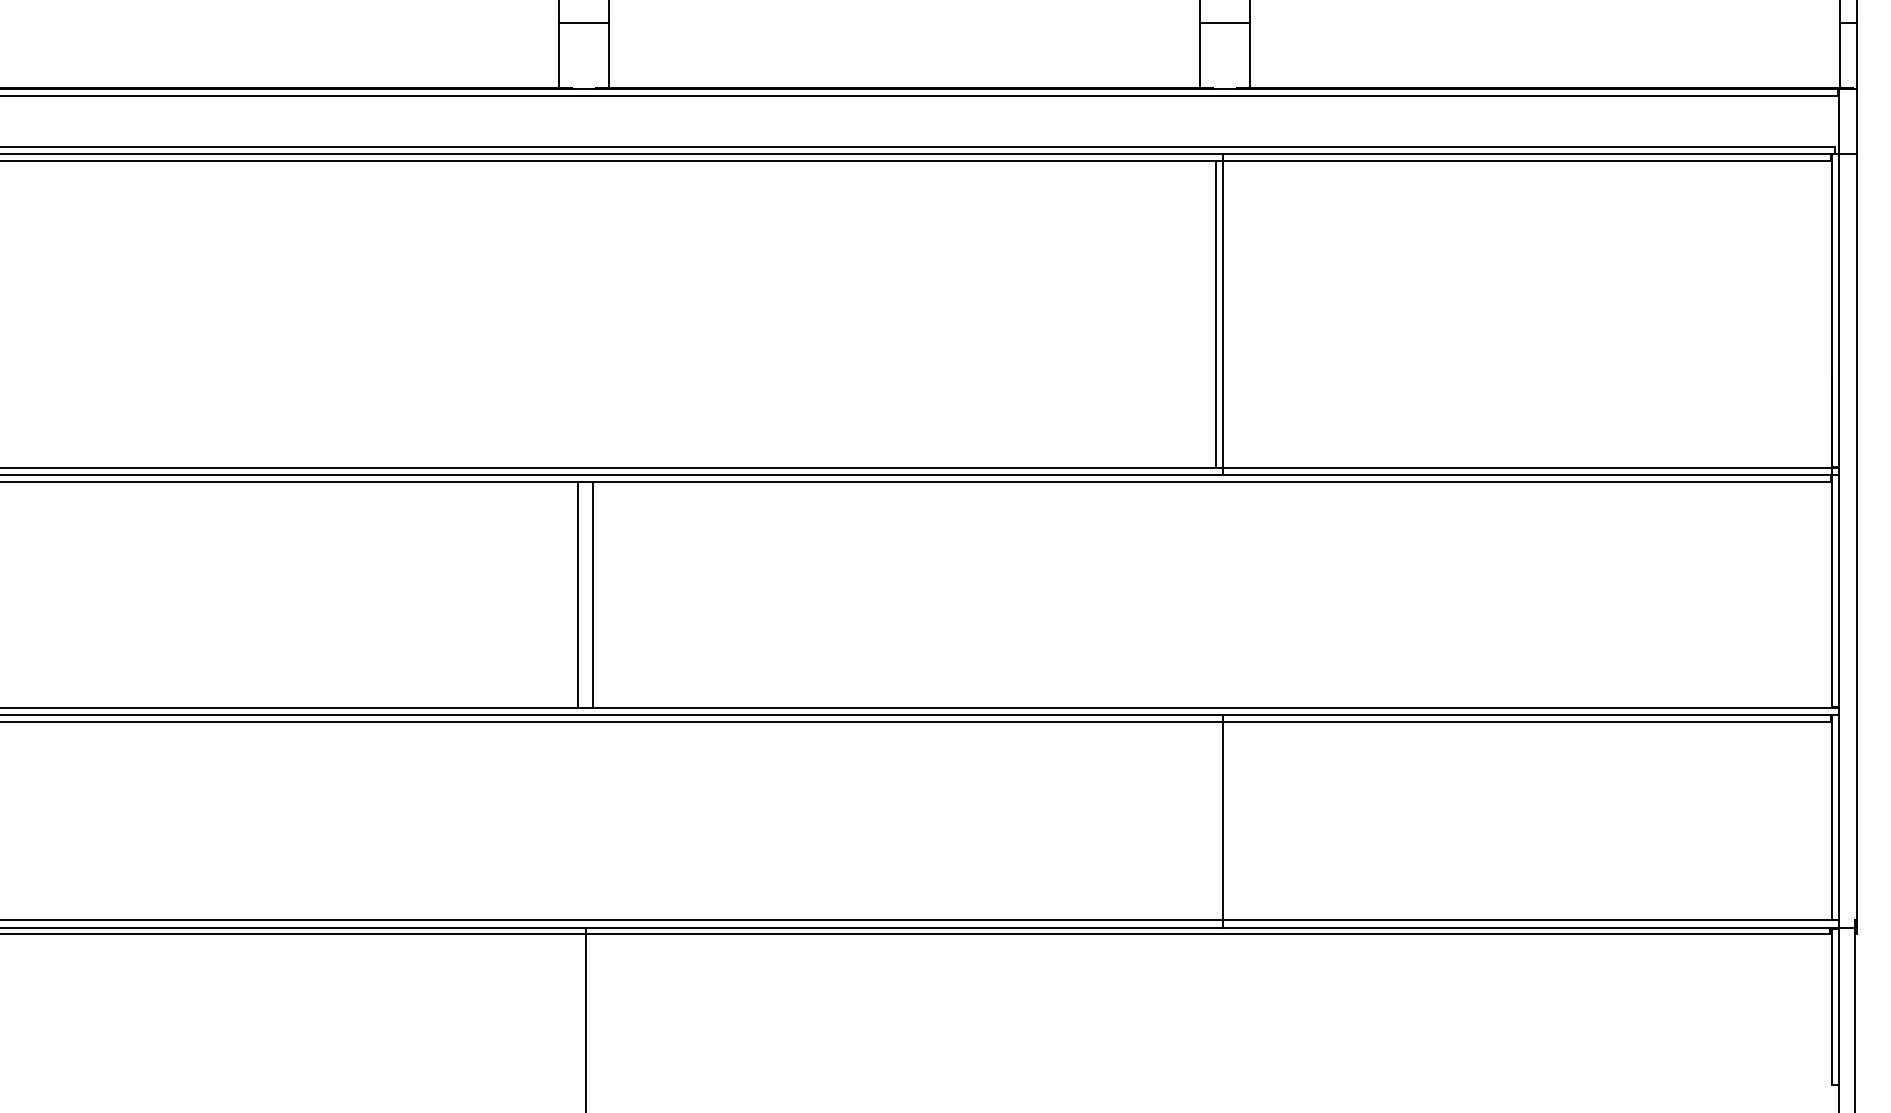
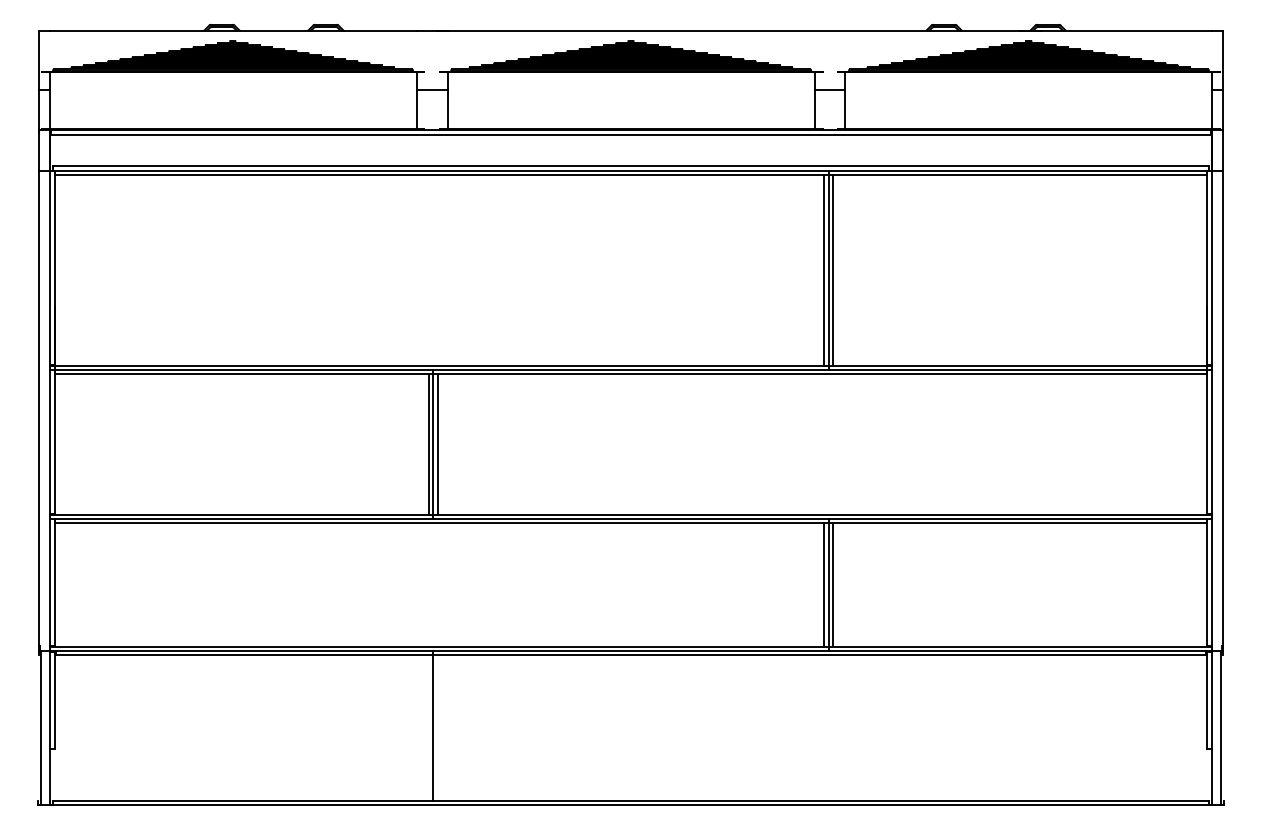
line: (1230, 314) -> (833, 270), added
line: (586, 594) -> (433, 444), added
line: (1215, 820) -> (824, 584), added
line: (1230, 820) -> (833, 584), added

